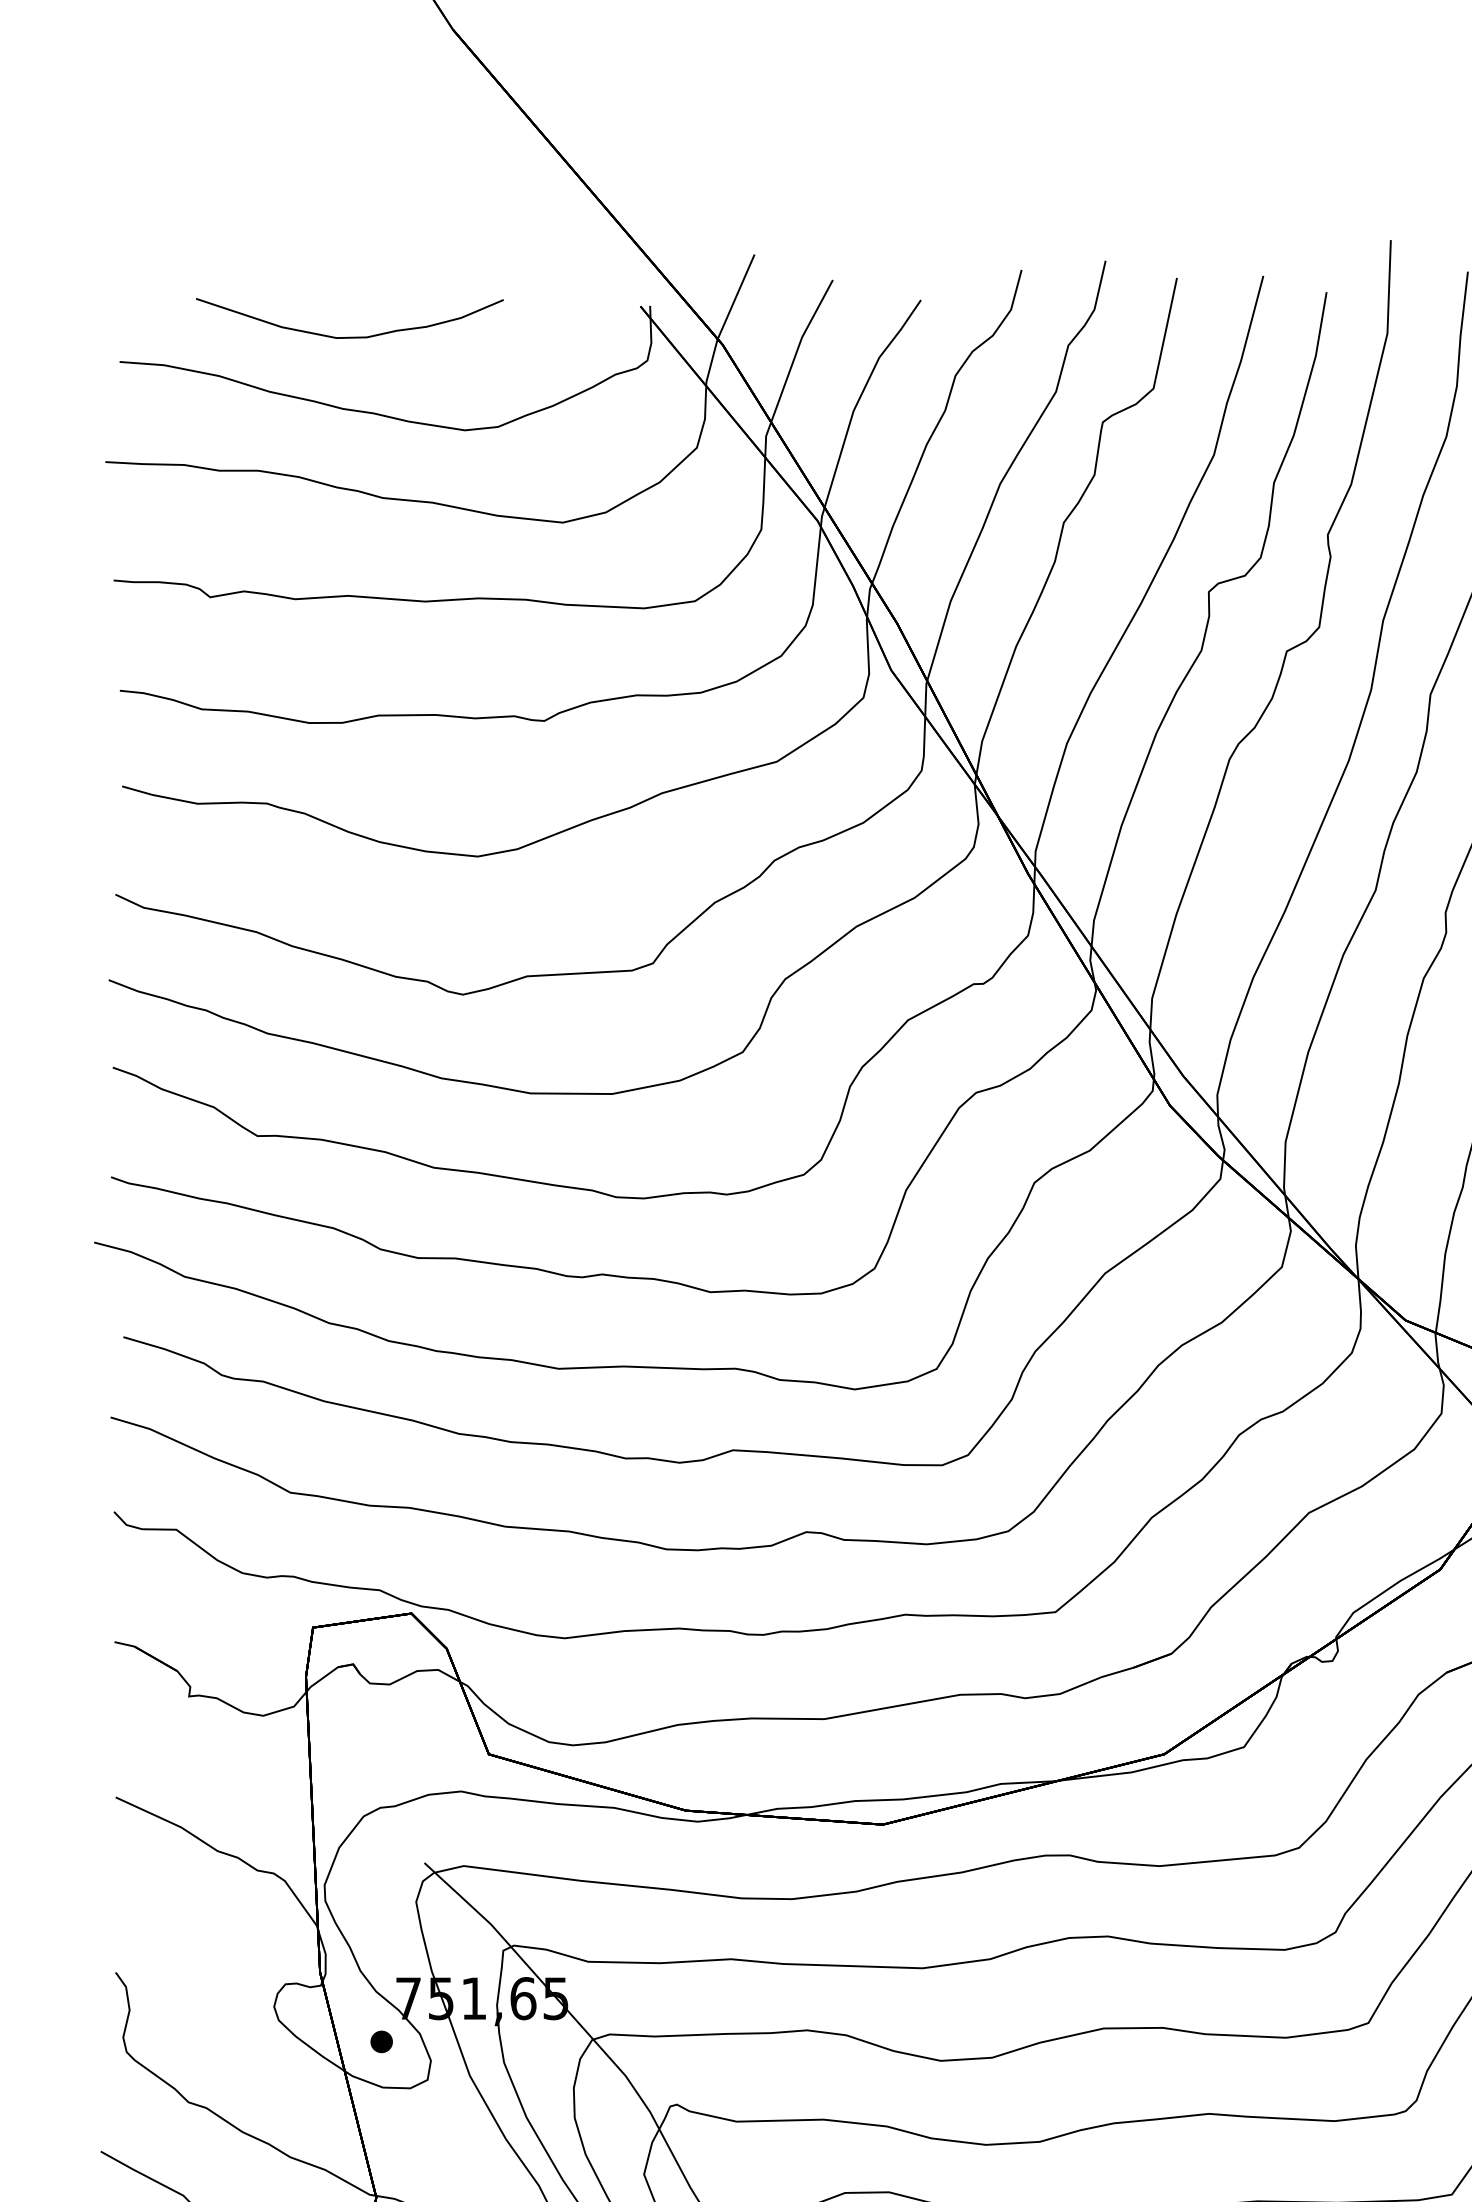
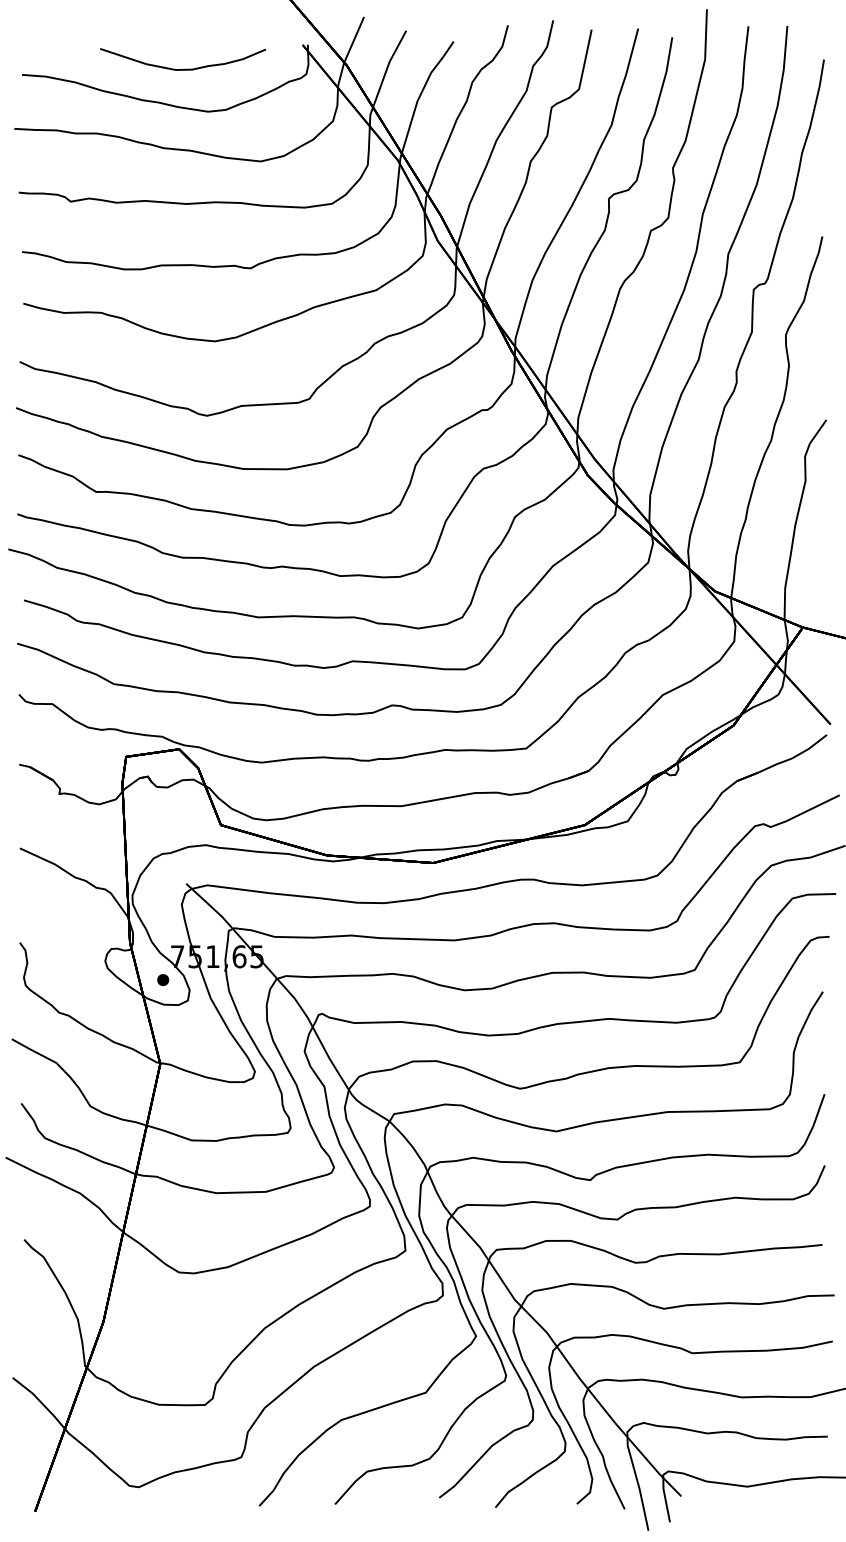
part: (352, 335) -> (184, 68), moved

